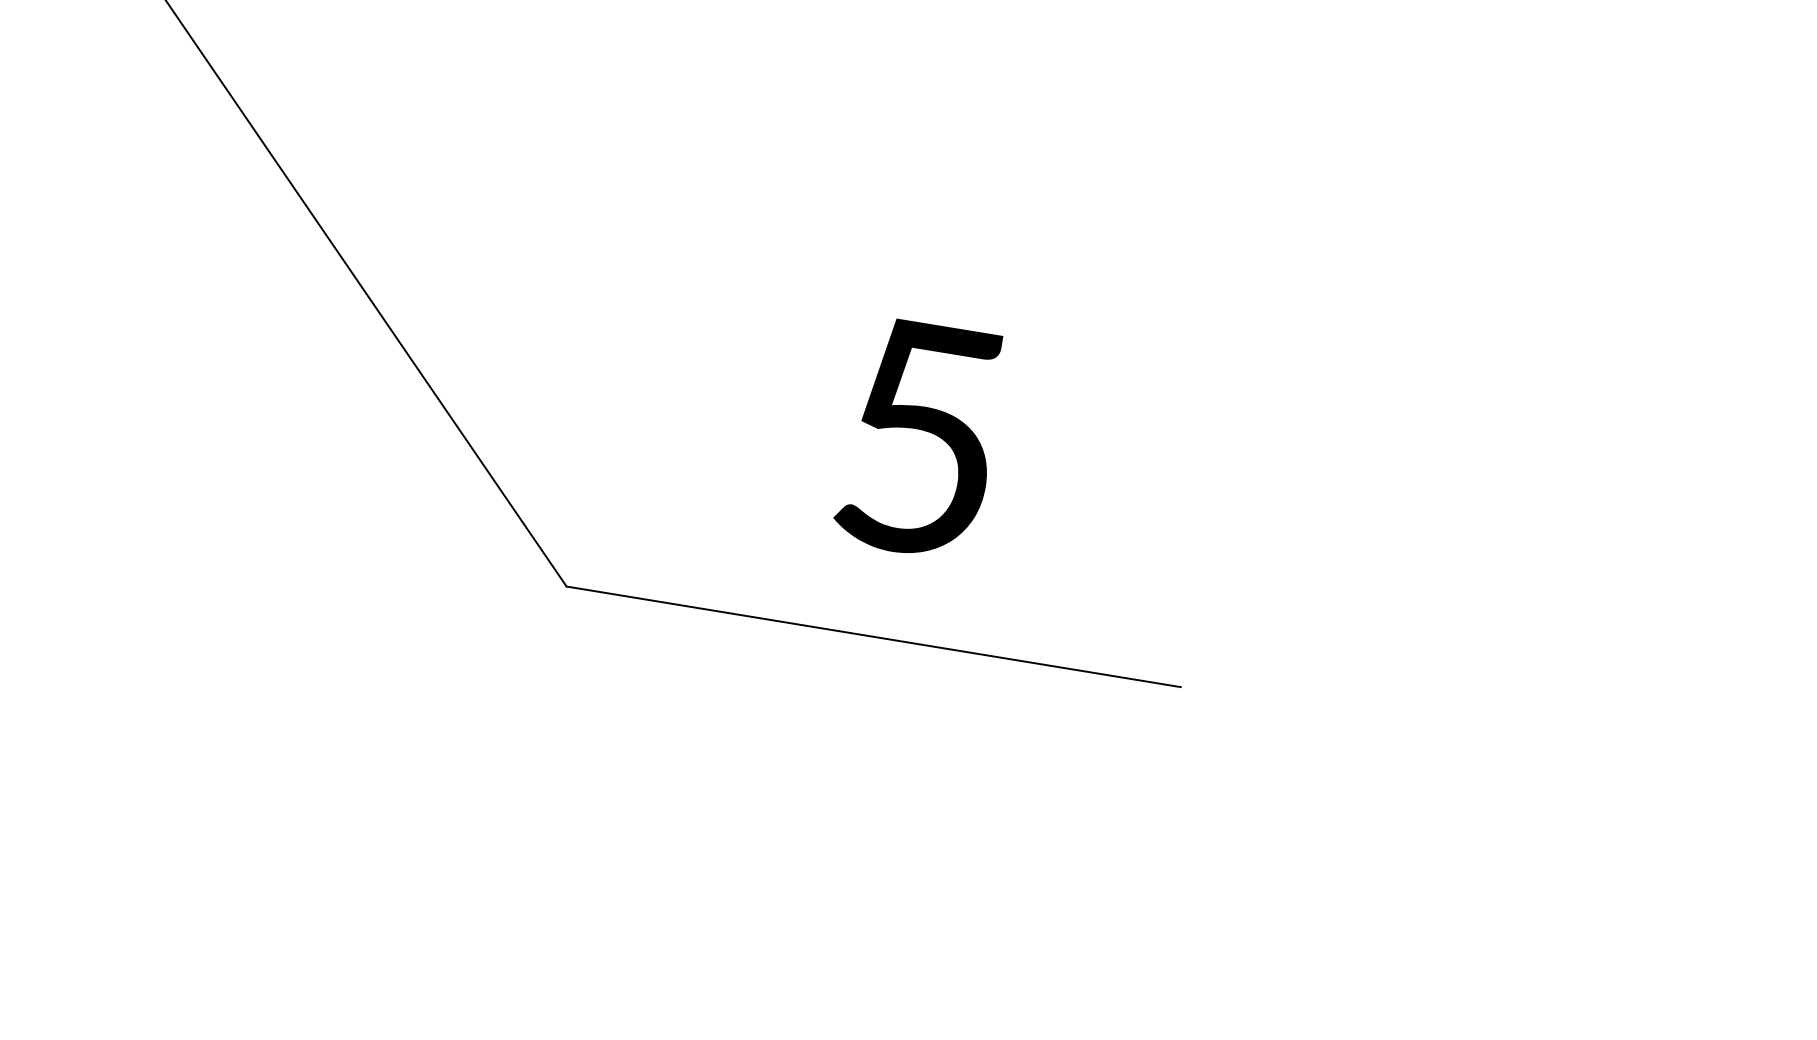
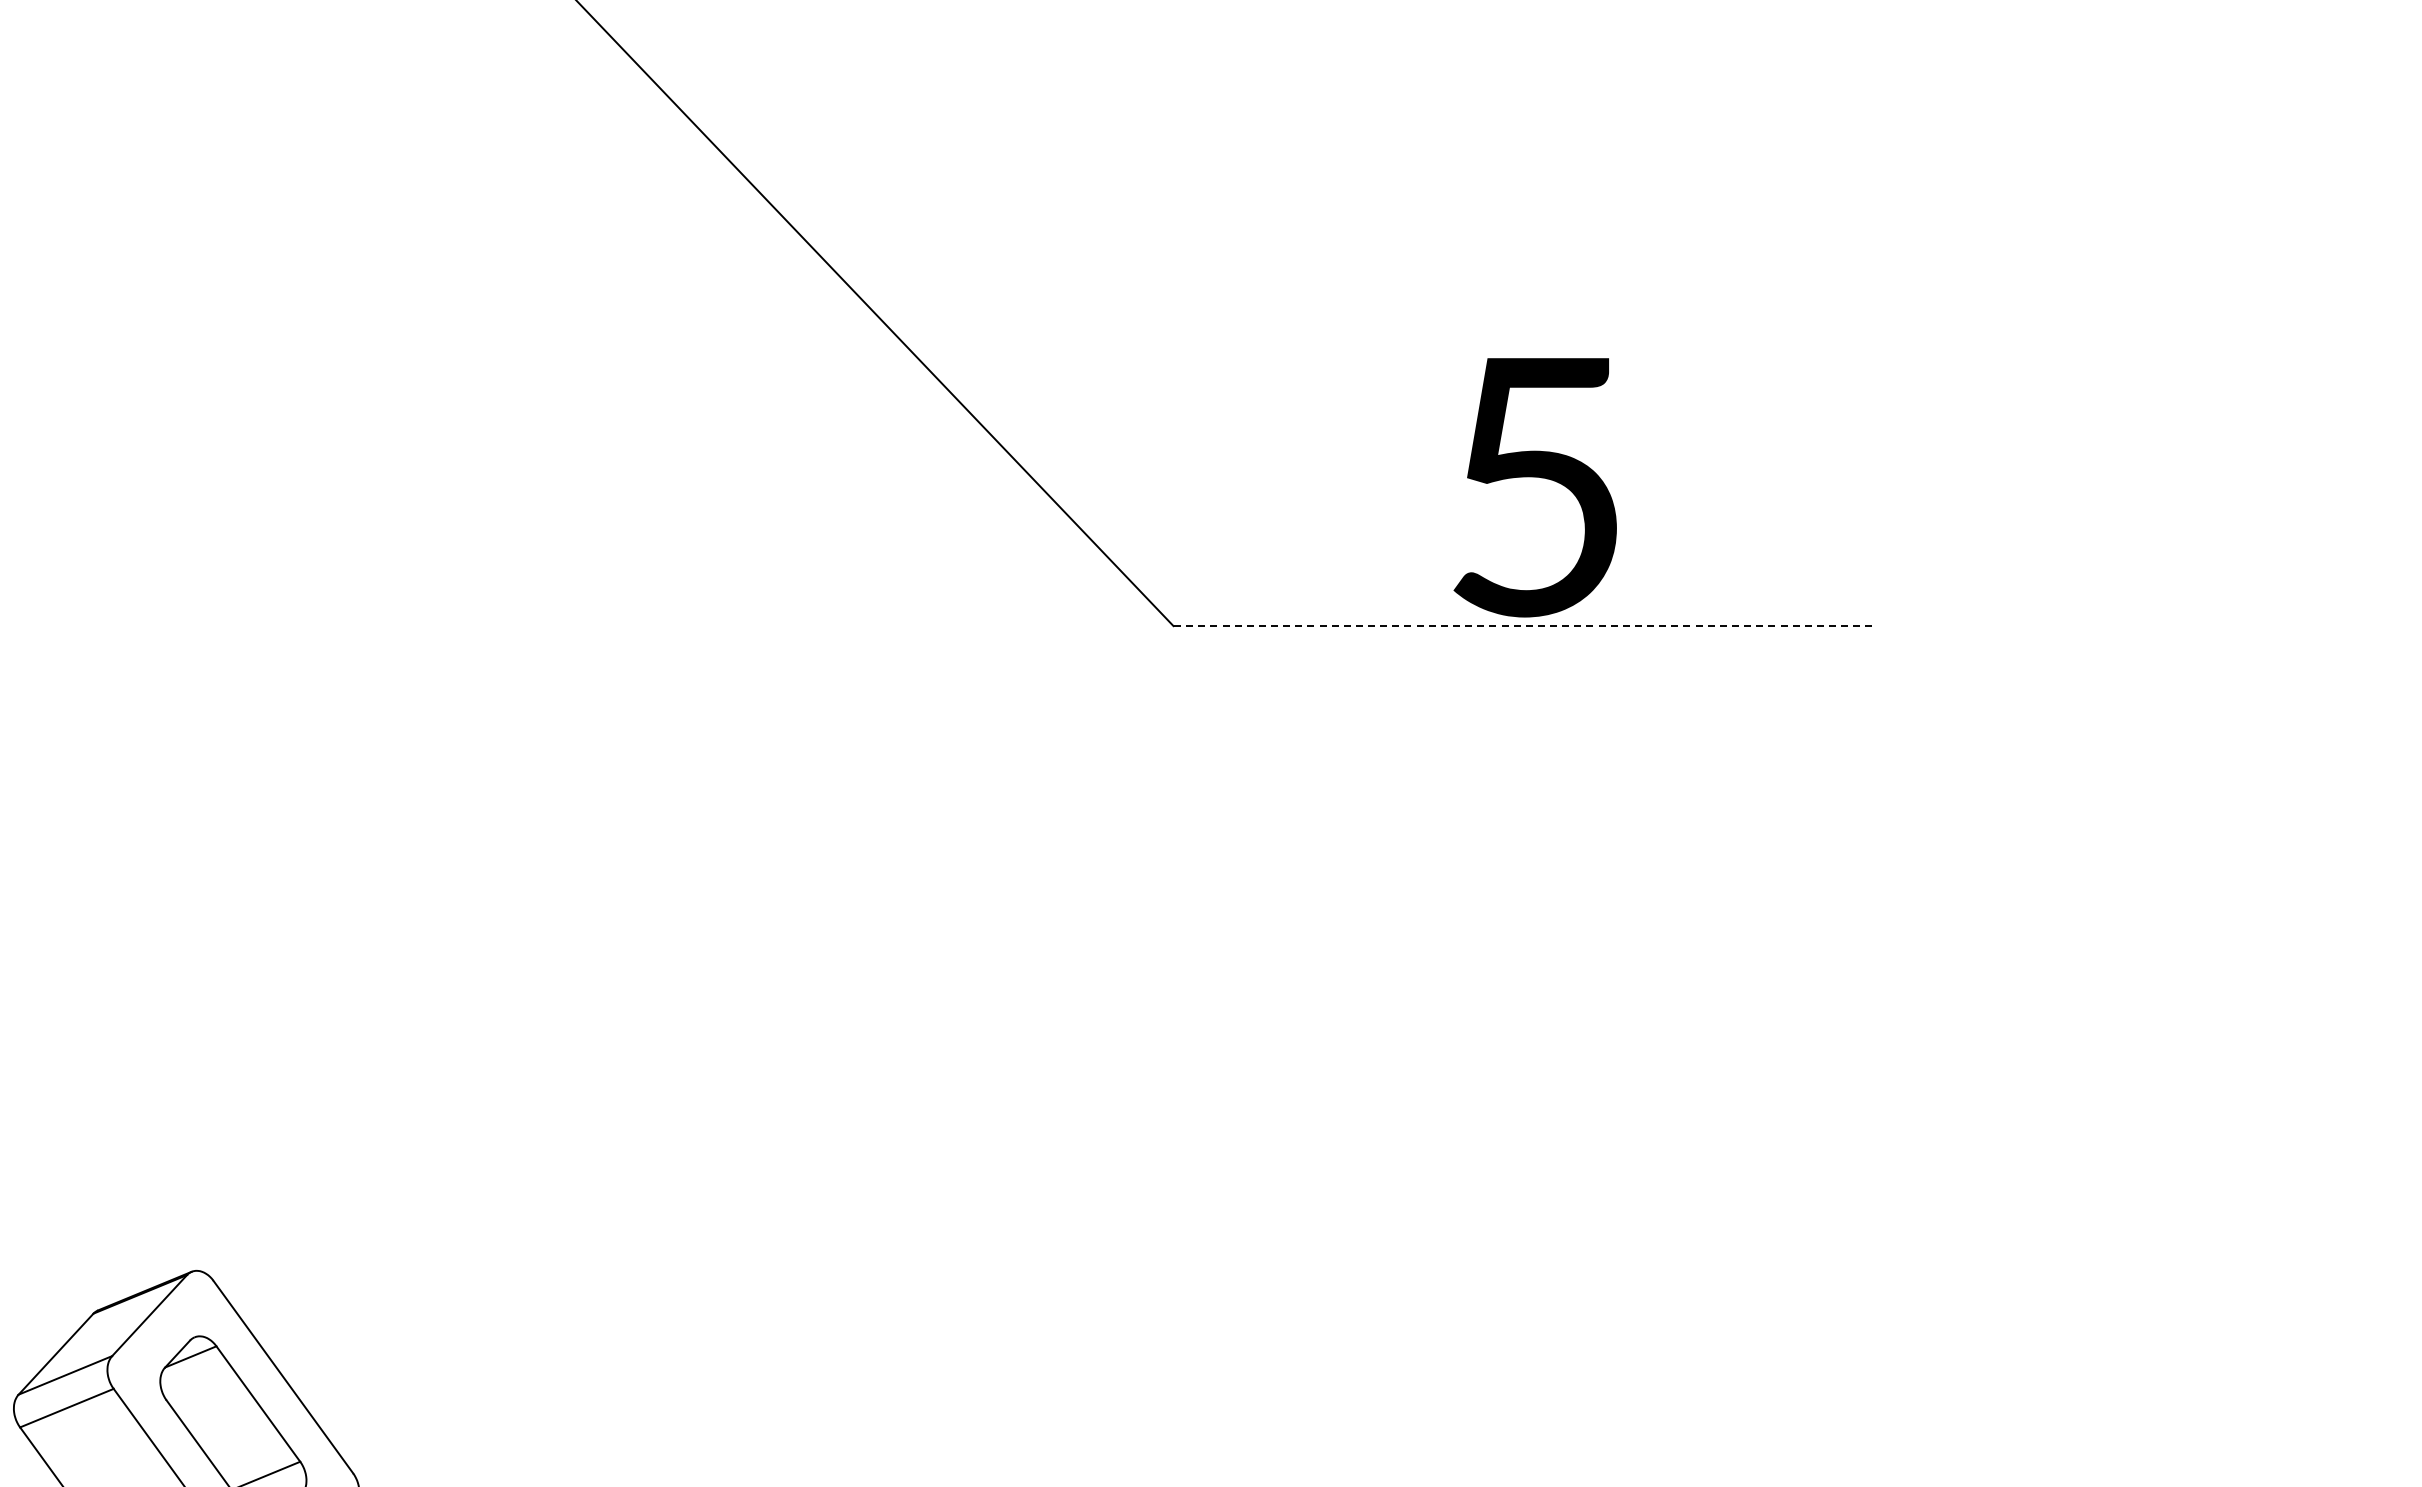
text: (919, 438) -> (1534, 487), moved
line: (873, 637) -> (1522, 626), solid -> dashed

